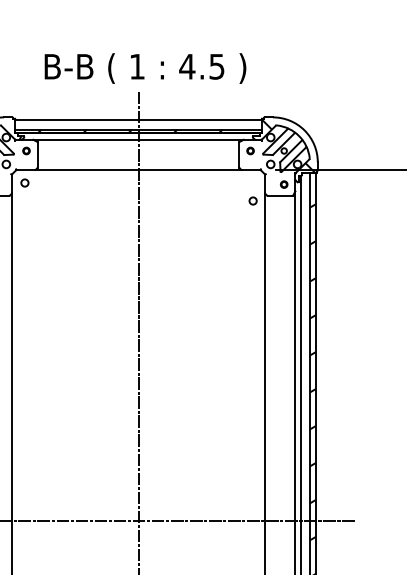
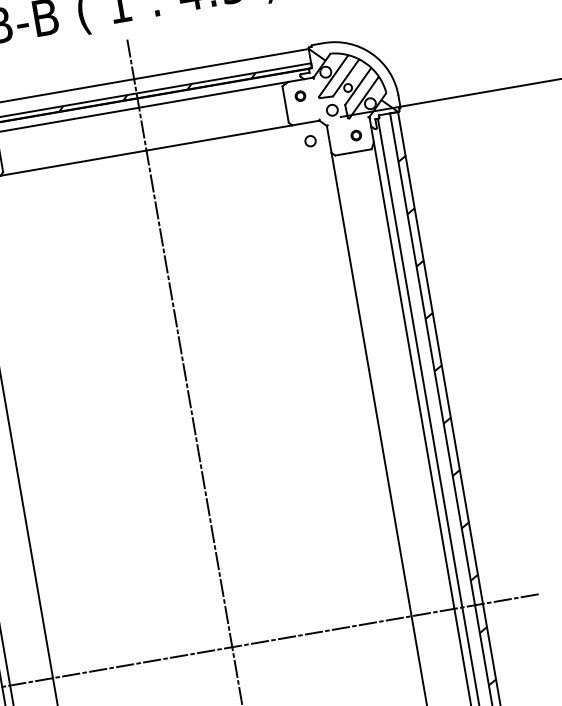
circle: (252, 200) -> (309, 140), moved

